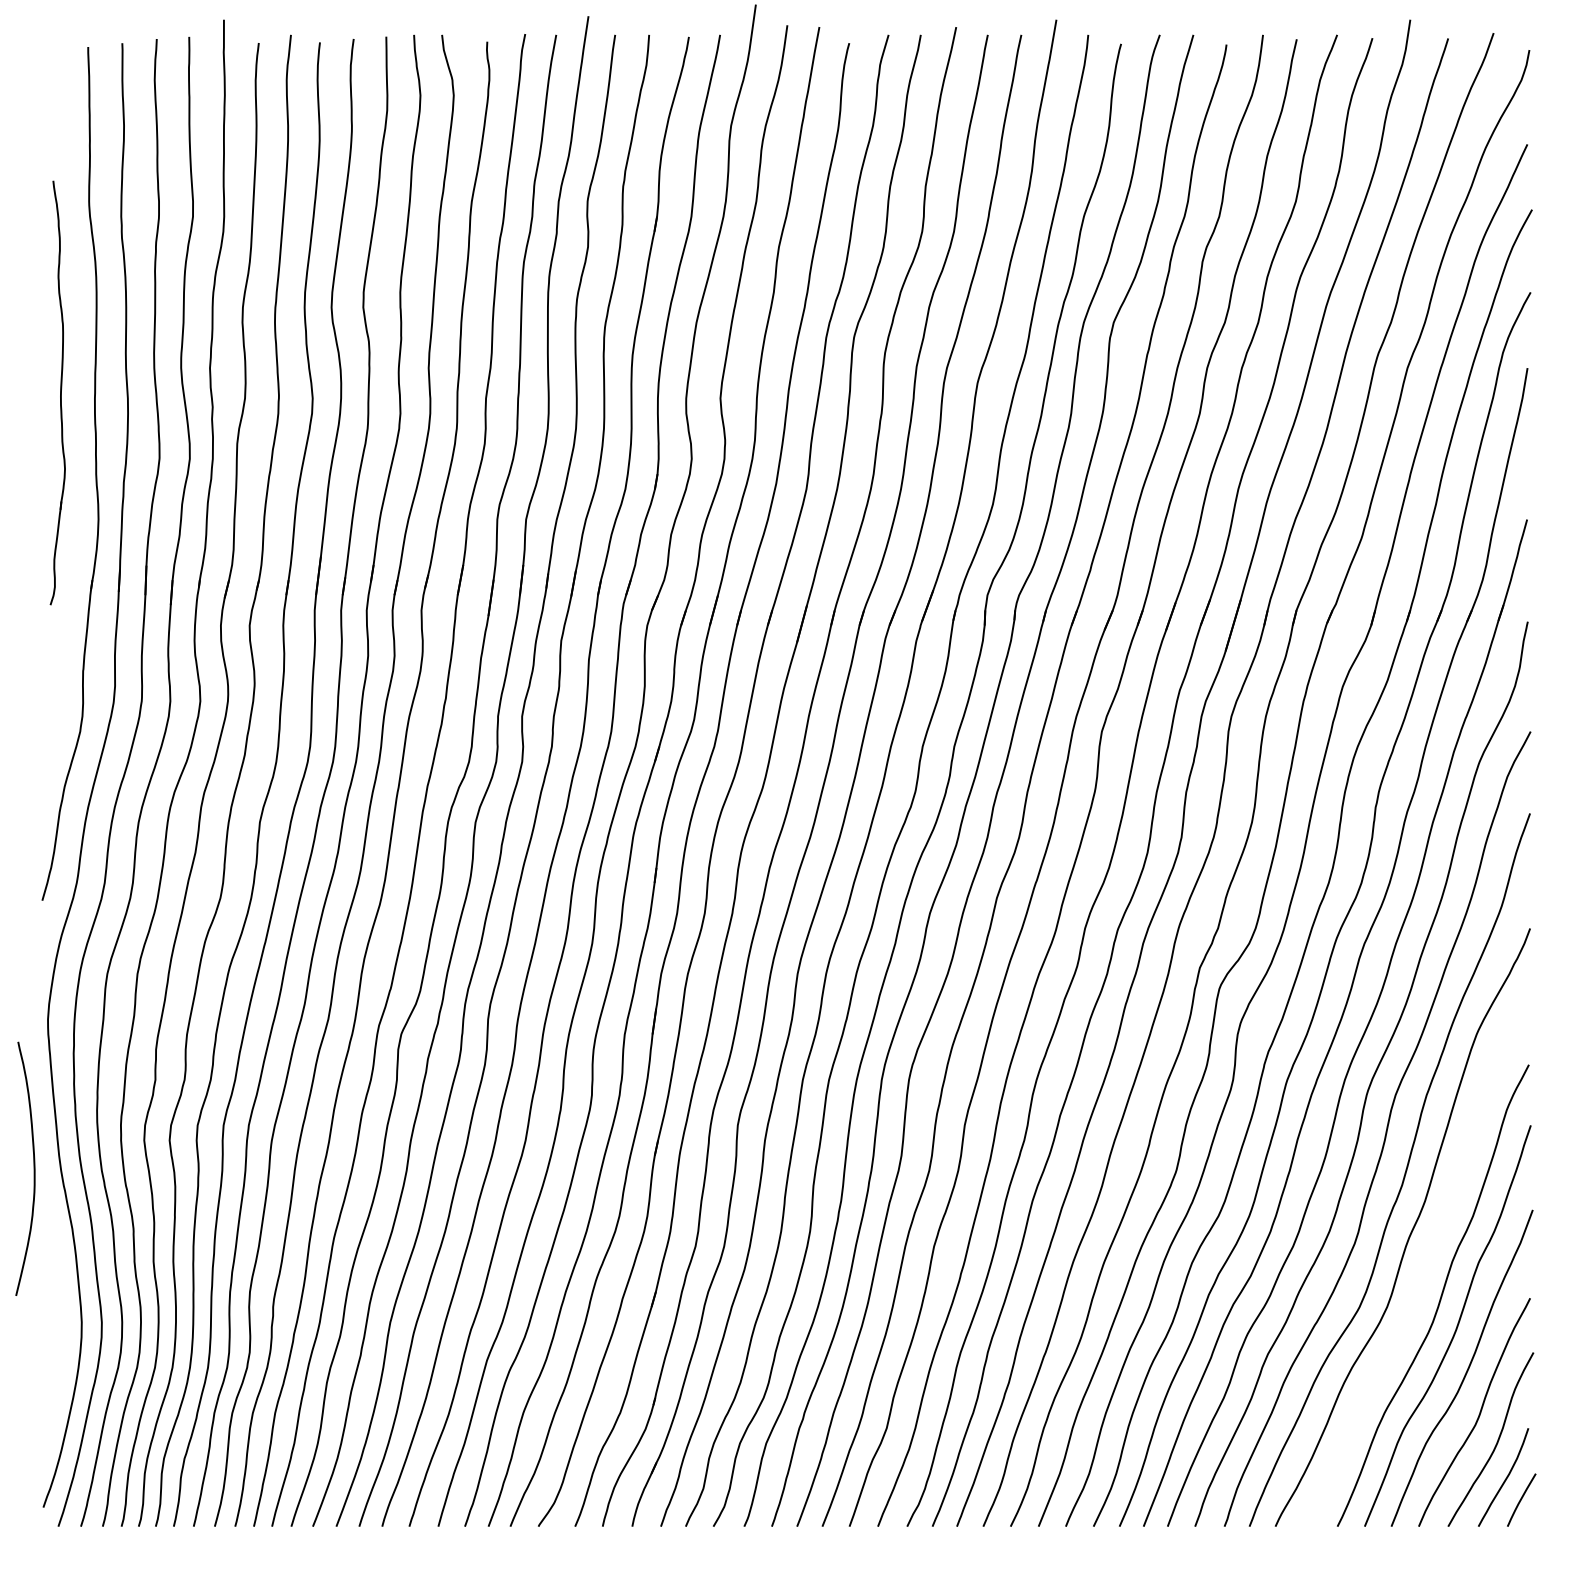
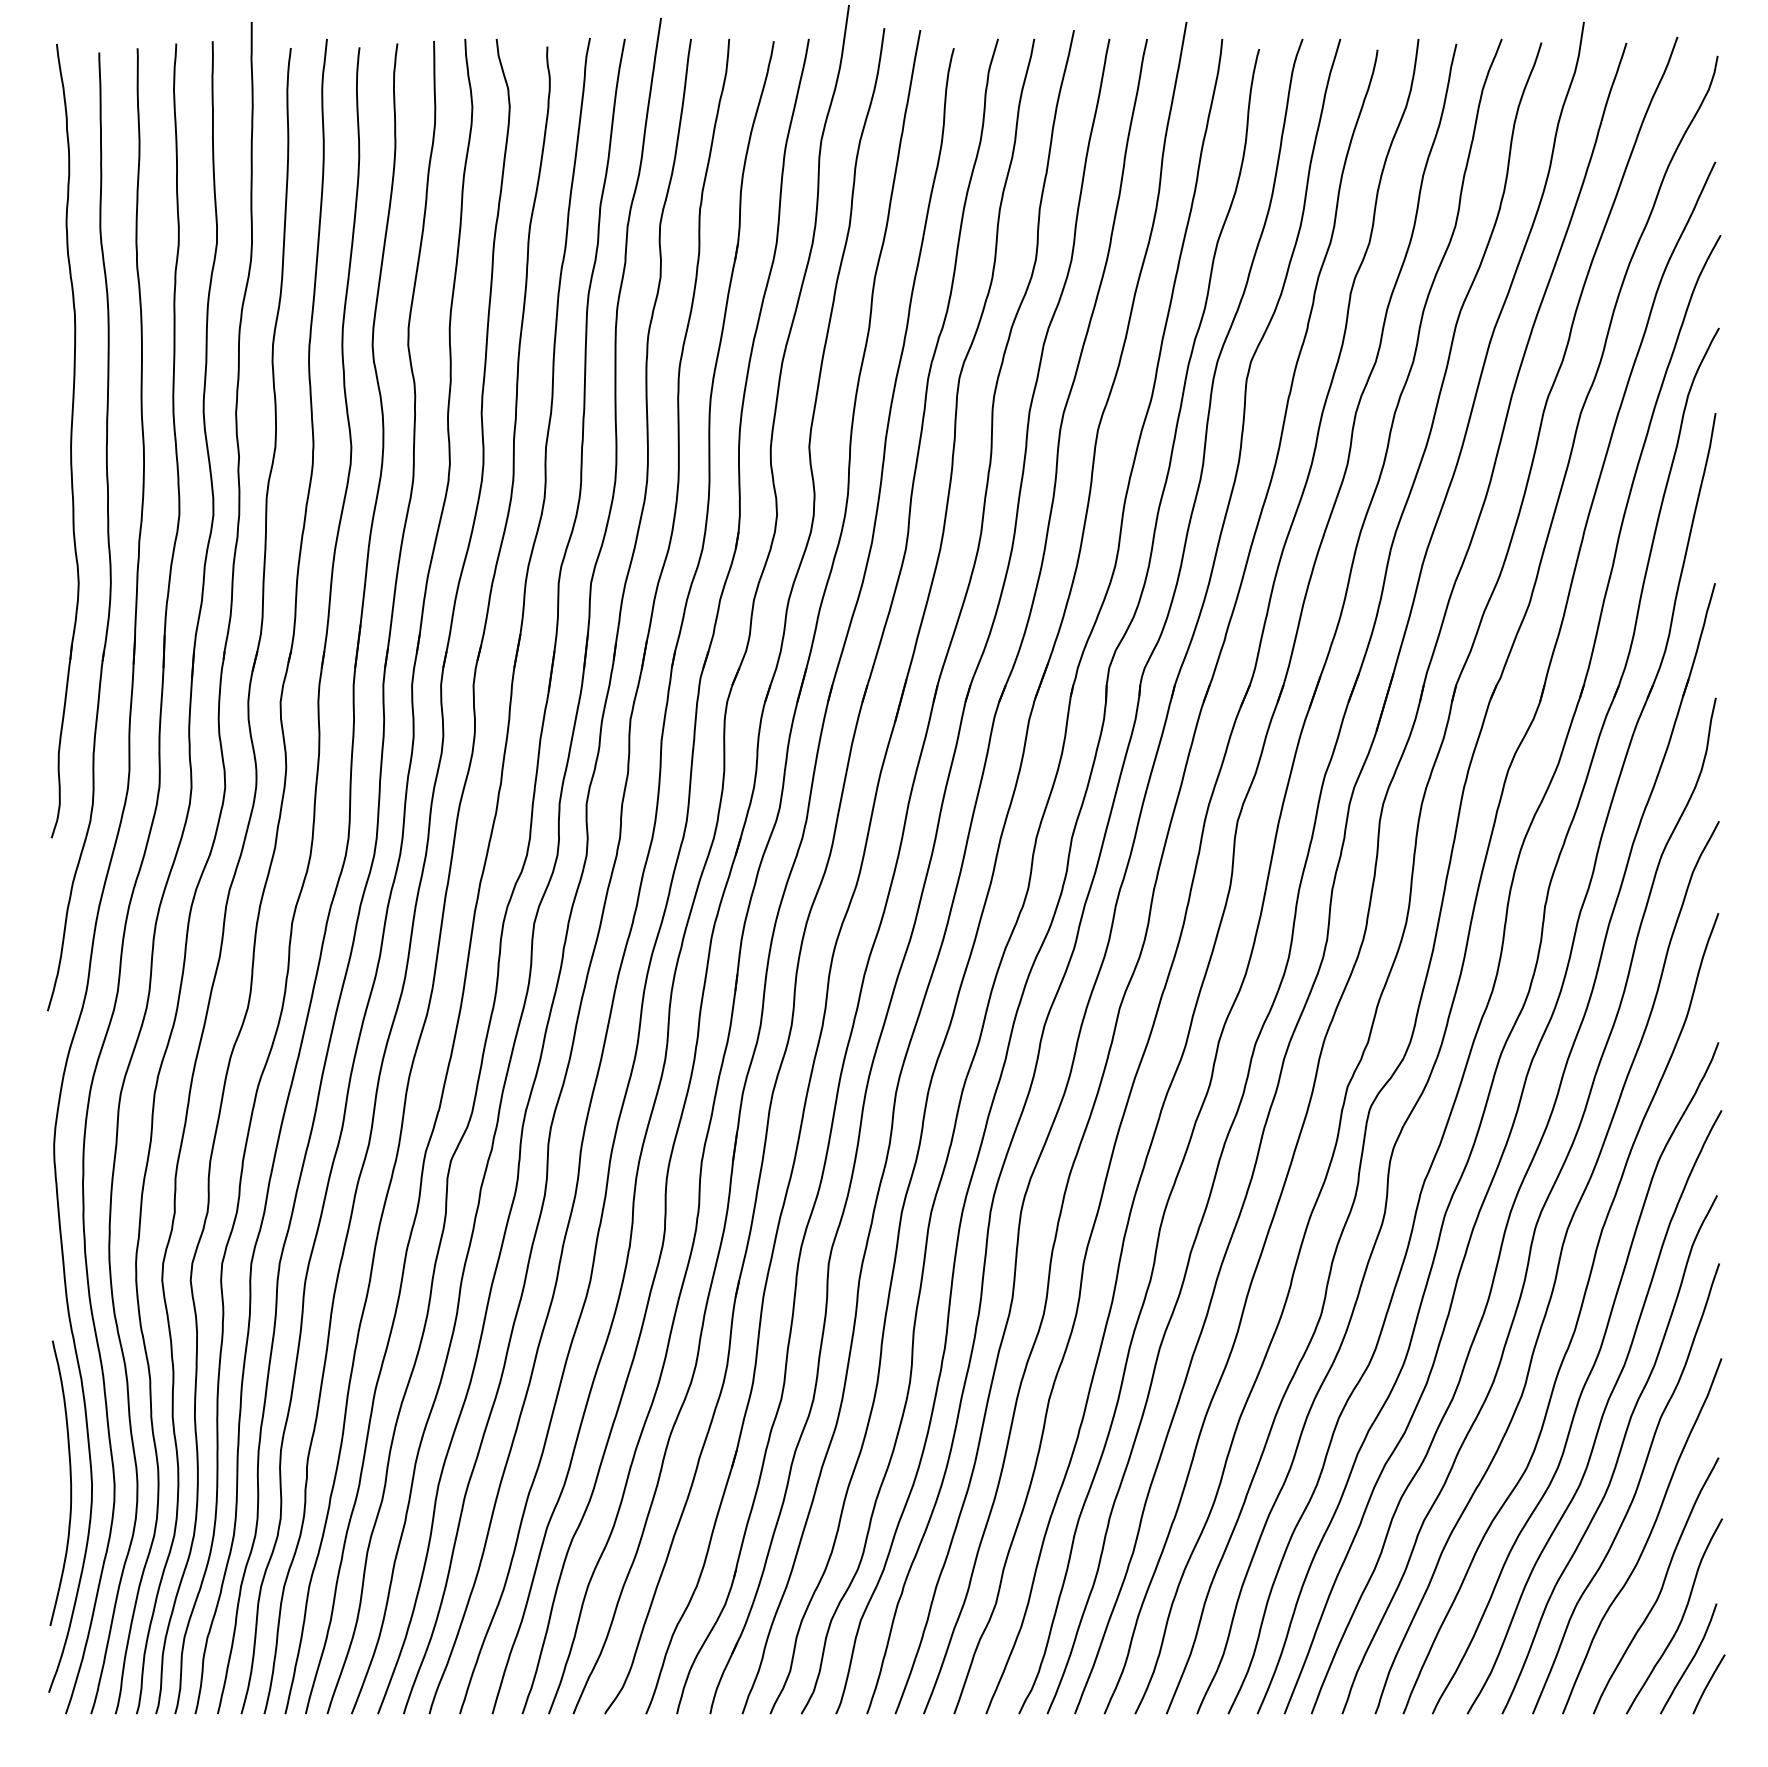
part: (57, 392) -> (64, 440), size x1.67
curve: (34, 1168) -> (70, 1482), moved
curve: (1425, 1260) -> (1601, 1415), added

